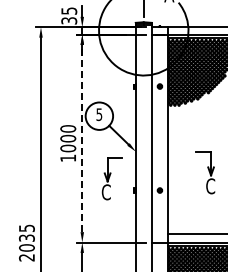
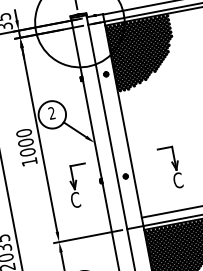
text: (99, 114) -> (52, 113), 5 -> 2
line: (82, 138) -> (39, 139), dashed -> solid
part: (205, 172) -> (170, 167), moved
part: (111, 178) -> (78, 185), moved

